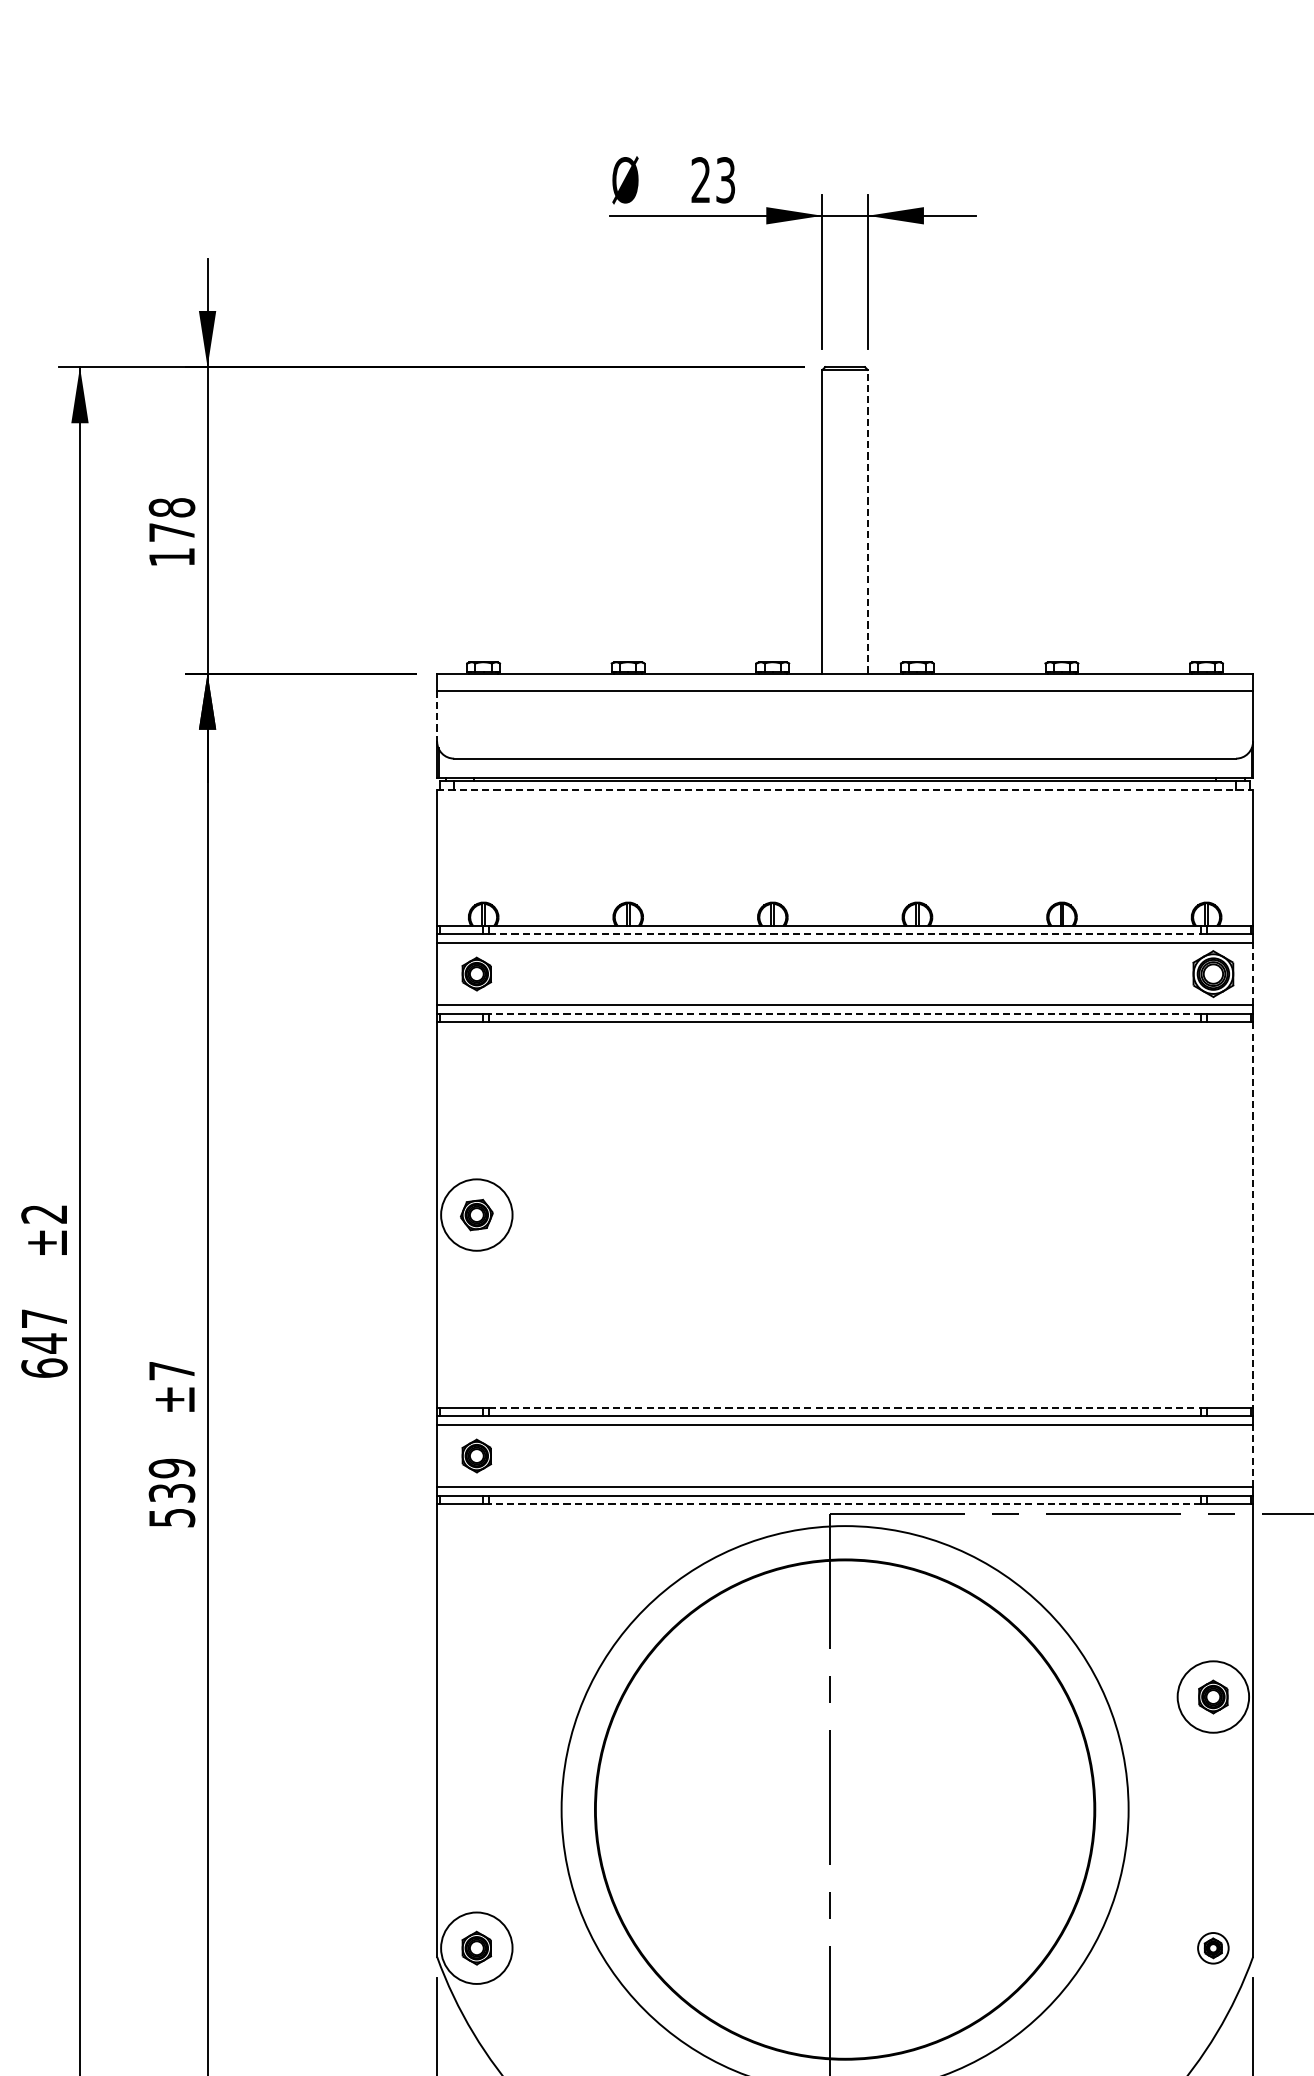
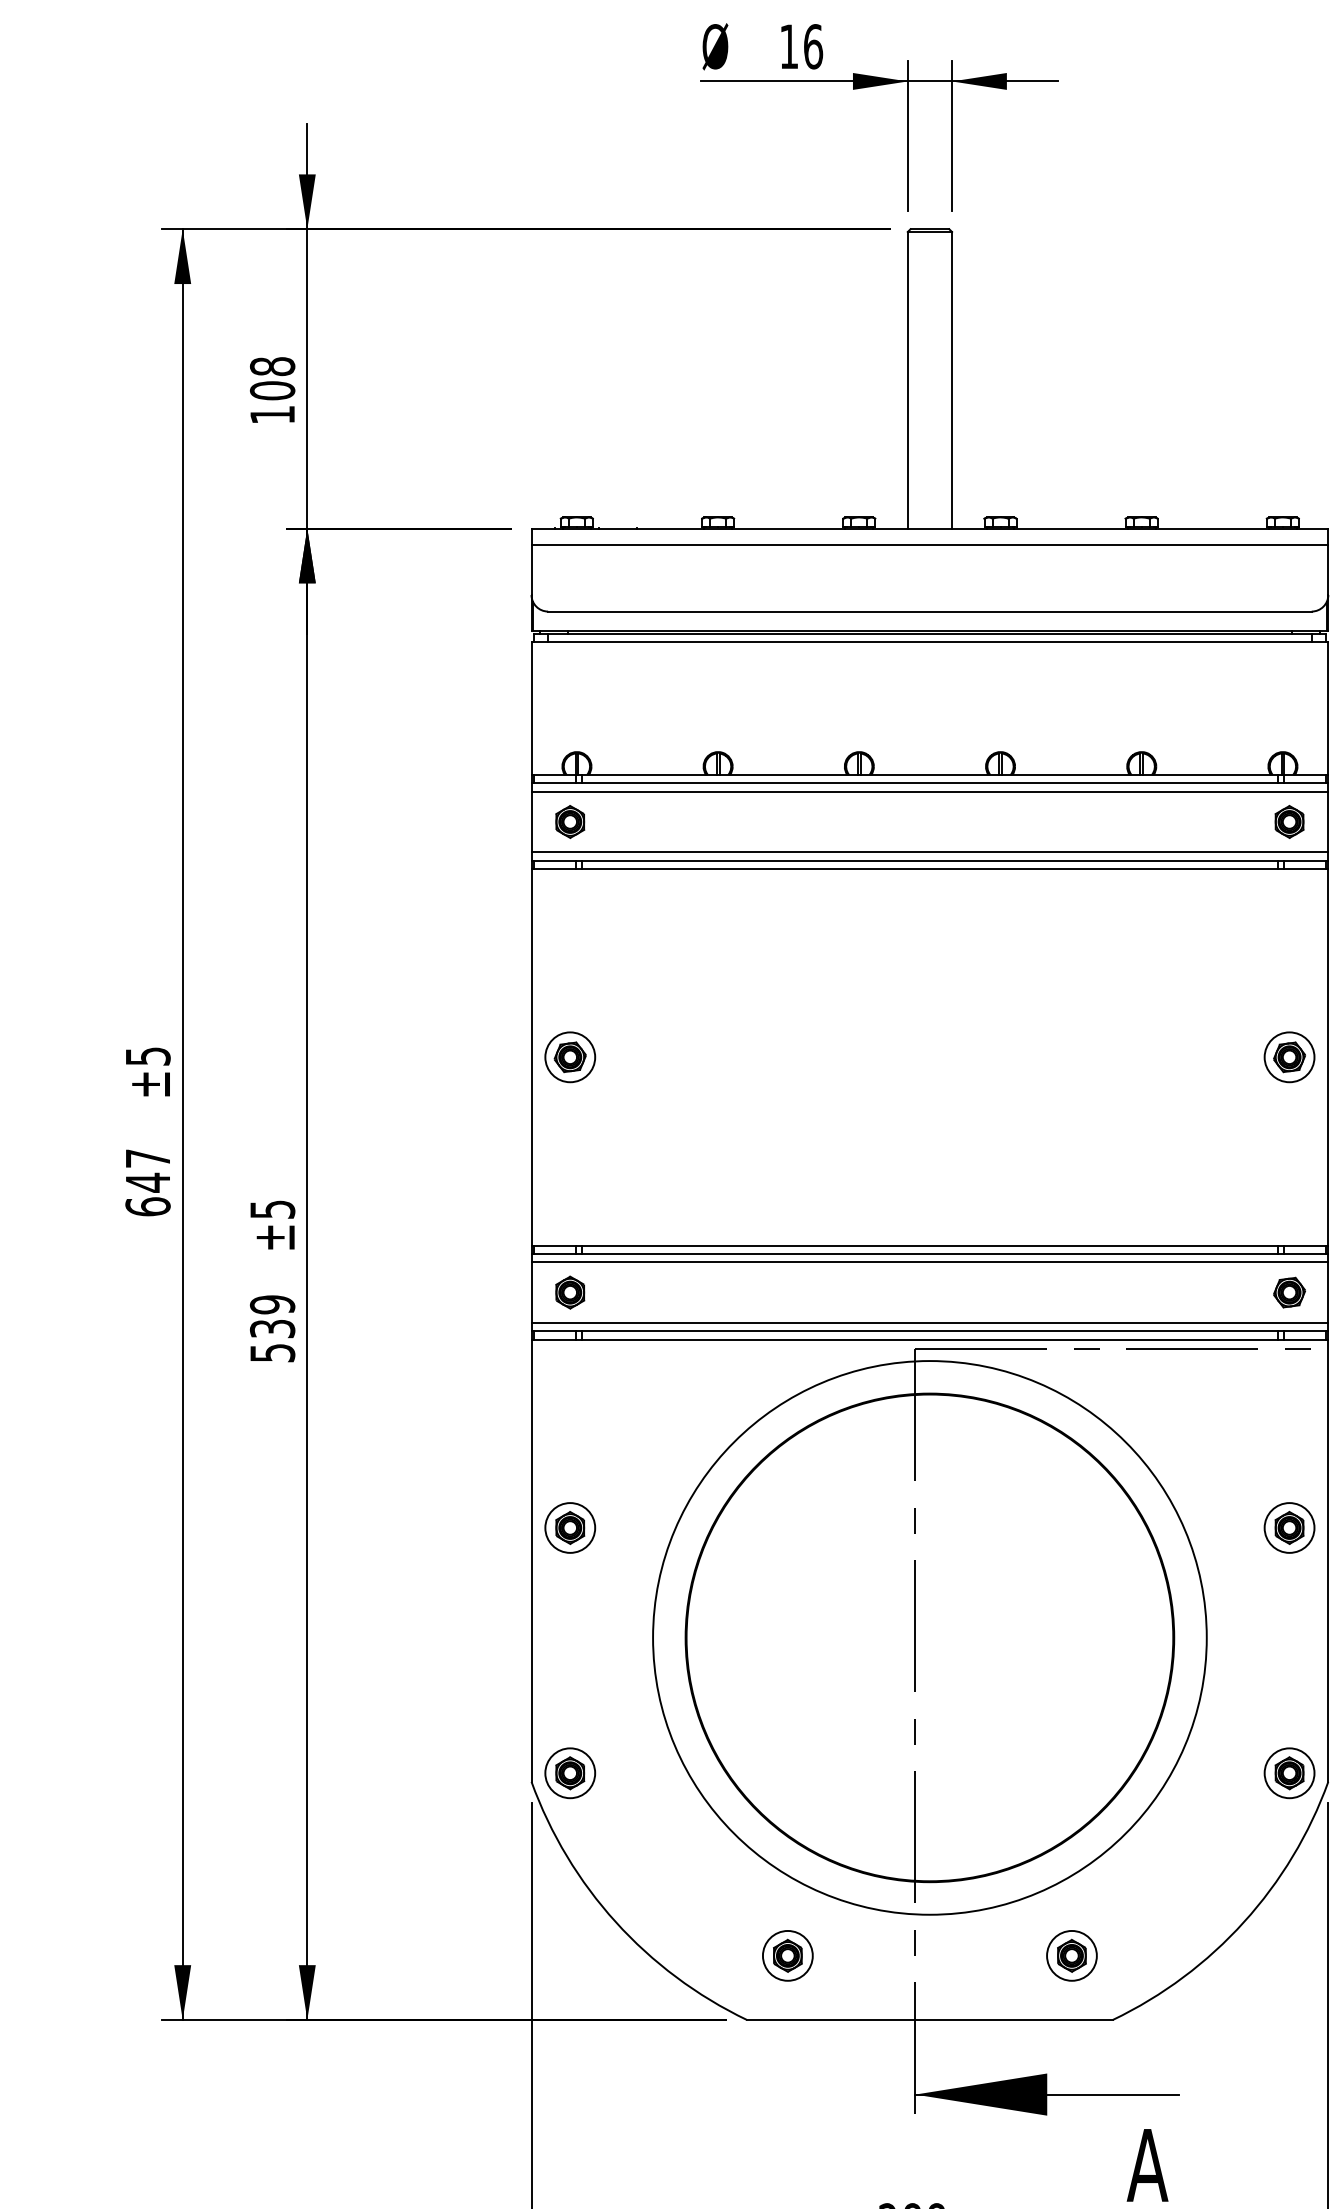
text: (713, 180) -> (801, 46), 23 -> 16
line: (868, 520) -> (952, 379), dashed -> solid
text: (171, 532) -> (272, 390), 178 -> 108
line: (437, 716) -> (531, 570), dashed -> solid
line: (845, 790) -> (930, 642), dashed -> solid
line: (844, 934) -> (929, 783), dashed -> solid
part: (1213, 973) -> (1289, 821), size x0.71
line: (1253, 973) -> (1328, 821), dashed -> solid
line: (844, 1013) -> (929, 860), dashed -> solid
text: (43, 1214) -> (147, 1056), ±2 -> ±5
circle: (477, 1215) -> (570, 1057), size x0.71
part: (1213, 1215) -> (1289, 1057), added
line: (1253, 1215) -> (1328, 1057), dashed -> solid
text: (171, 1370) -> (272, 1209), ±7 -> ±5
line: (844, 1407) -> (929, 1245), dashed -> solid
part: (1213, 1455) -> (1289, 1292), added
line: (1253, 1455) -> (1328, 1292), dashed -> solid
line: (844, 1504) -> (929, 1339), dashed -> solid
part: (477, 1696) -> (570, 1527), added
circle: (1213, 1696) -> (1289, 1527), size x0.71
circle: (477, 1948) -> (570, 1773), size x0.71
part: (1213, 1948) -> (1289, 1773), size x1.67

